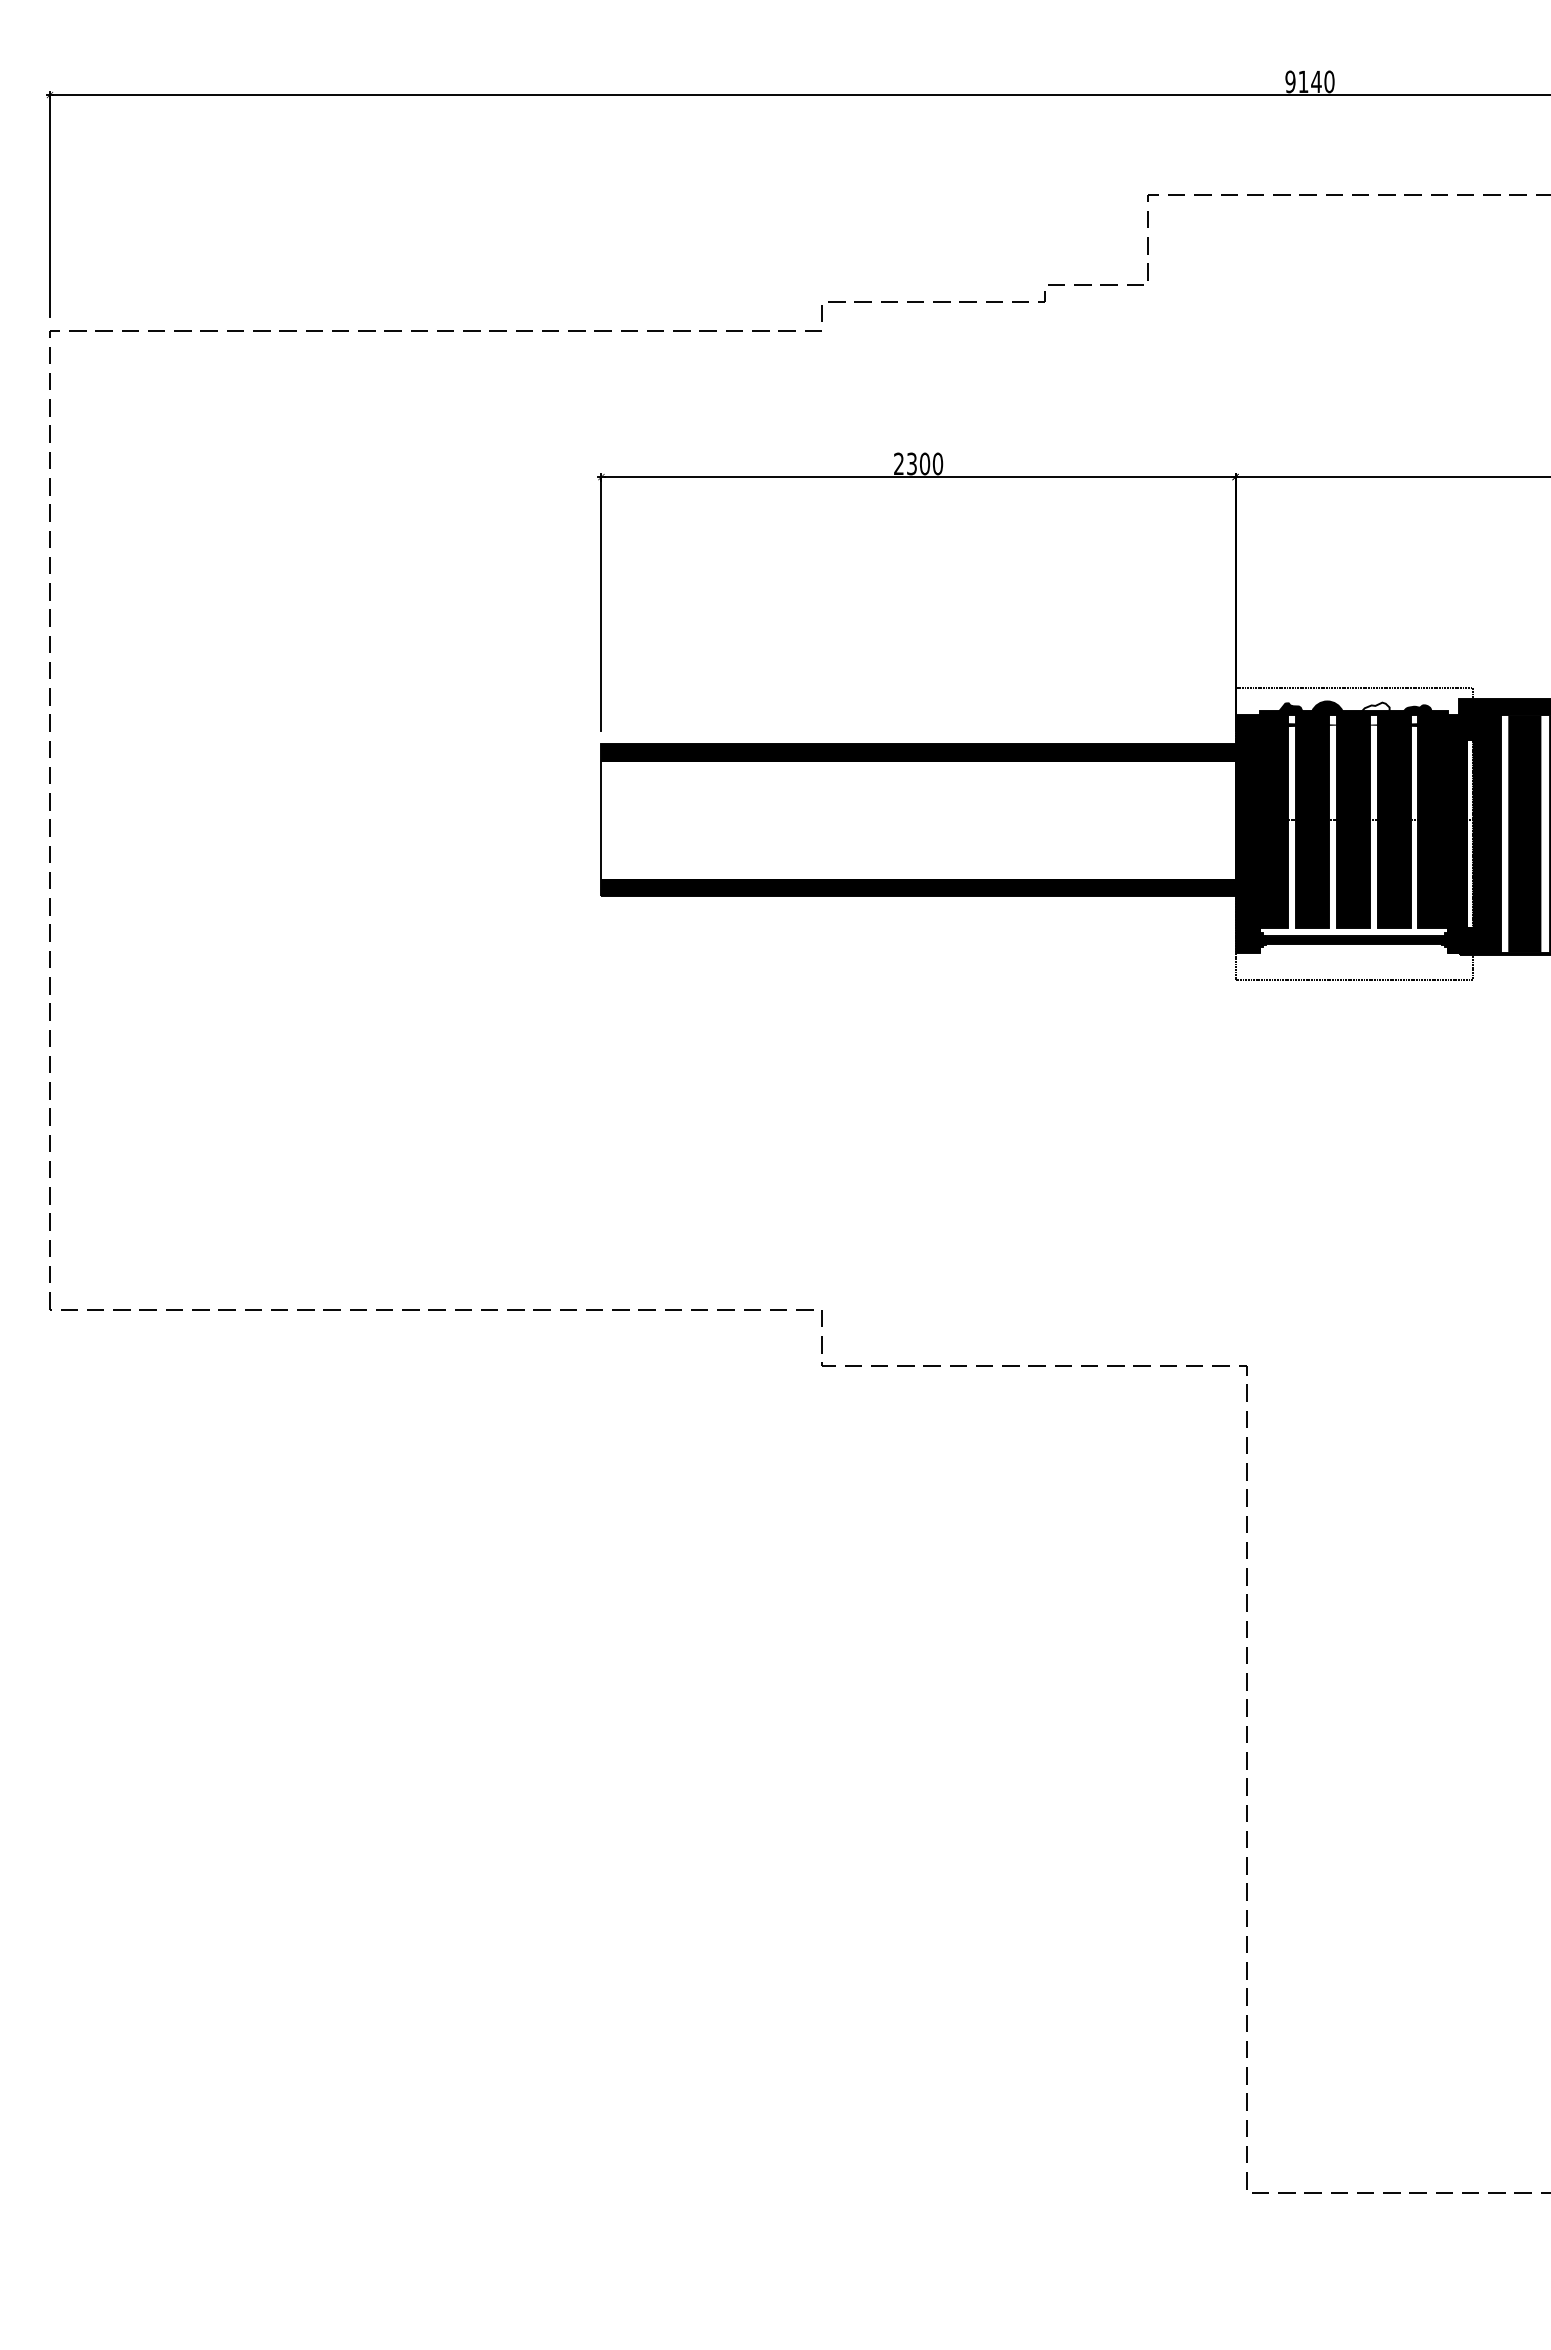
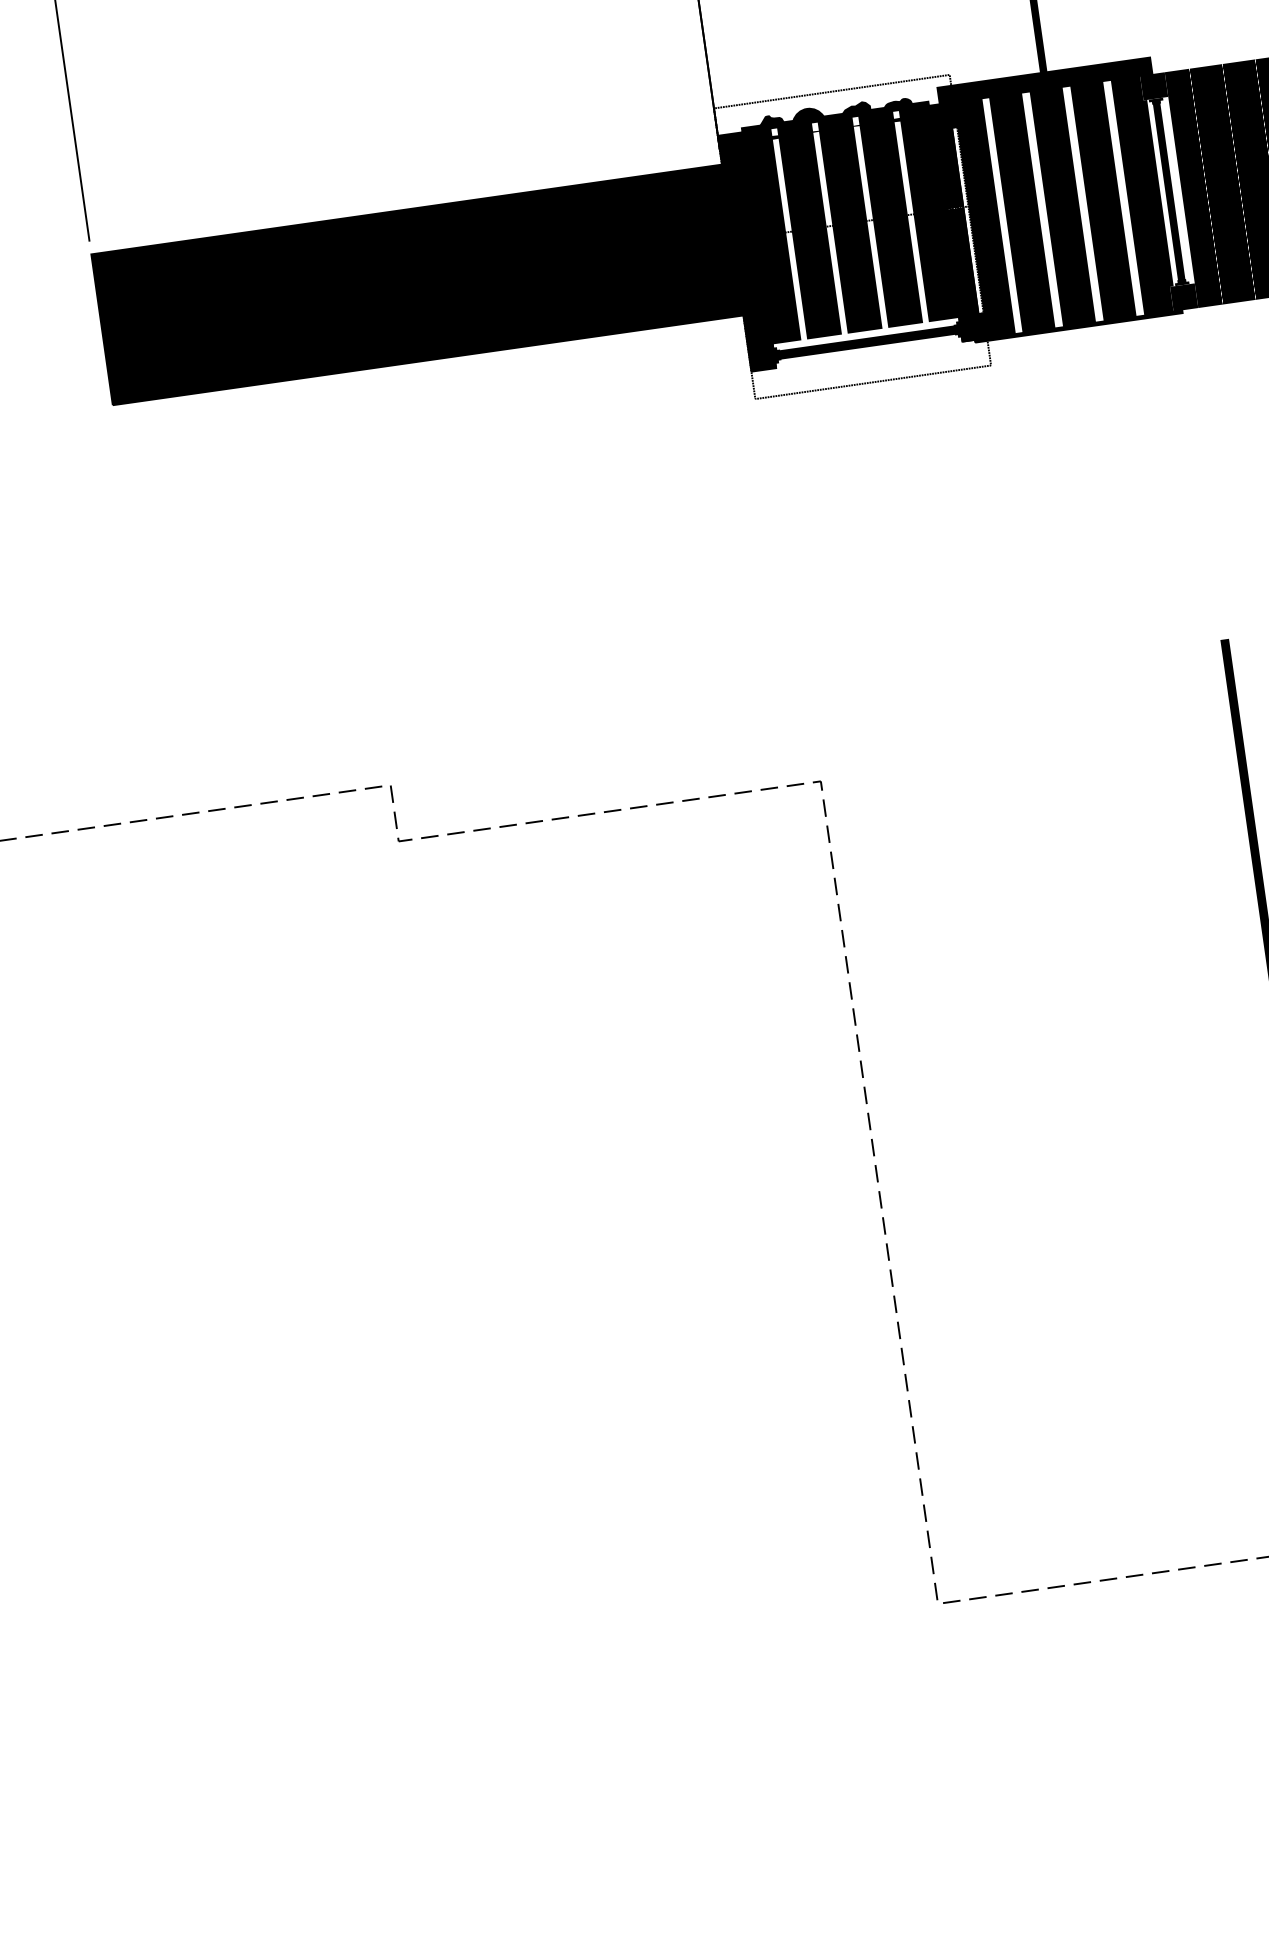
fill: (1375, 706) -> (855, 107), added
fill: (918, 819) -> (417, 284), added

